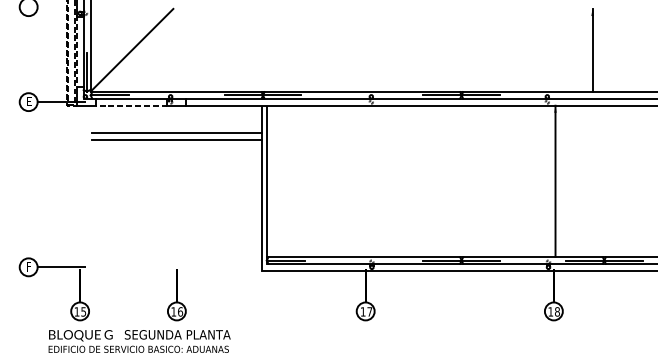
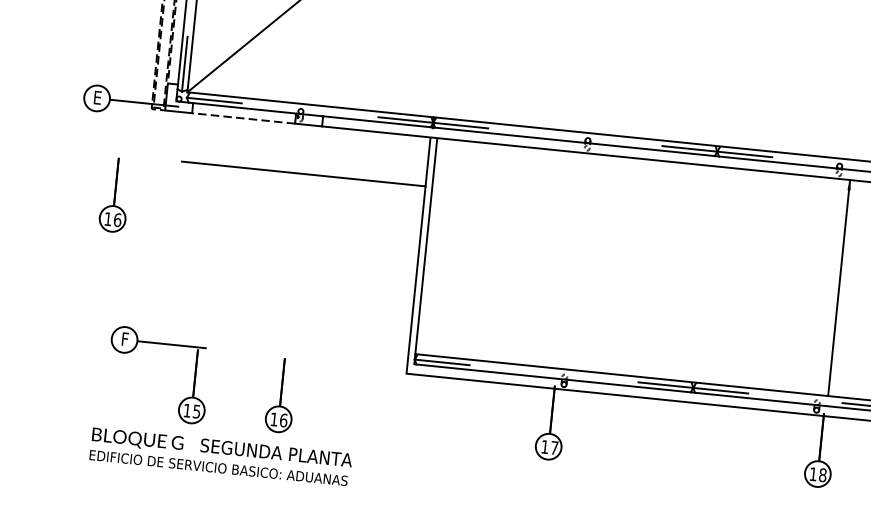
line: (176, 132) -> (304, 163), removed
part: (47, 168) -> (114, 196), added
part: (53, 267) -> (160, 343), moved

